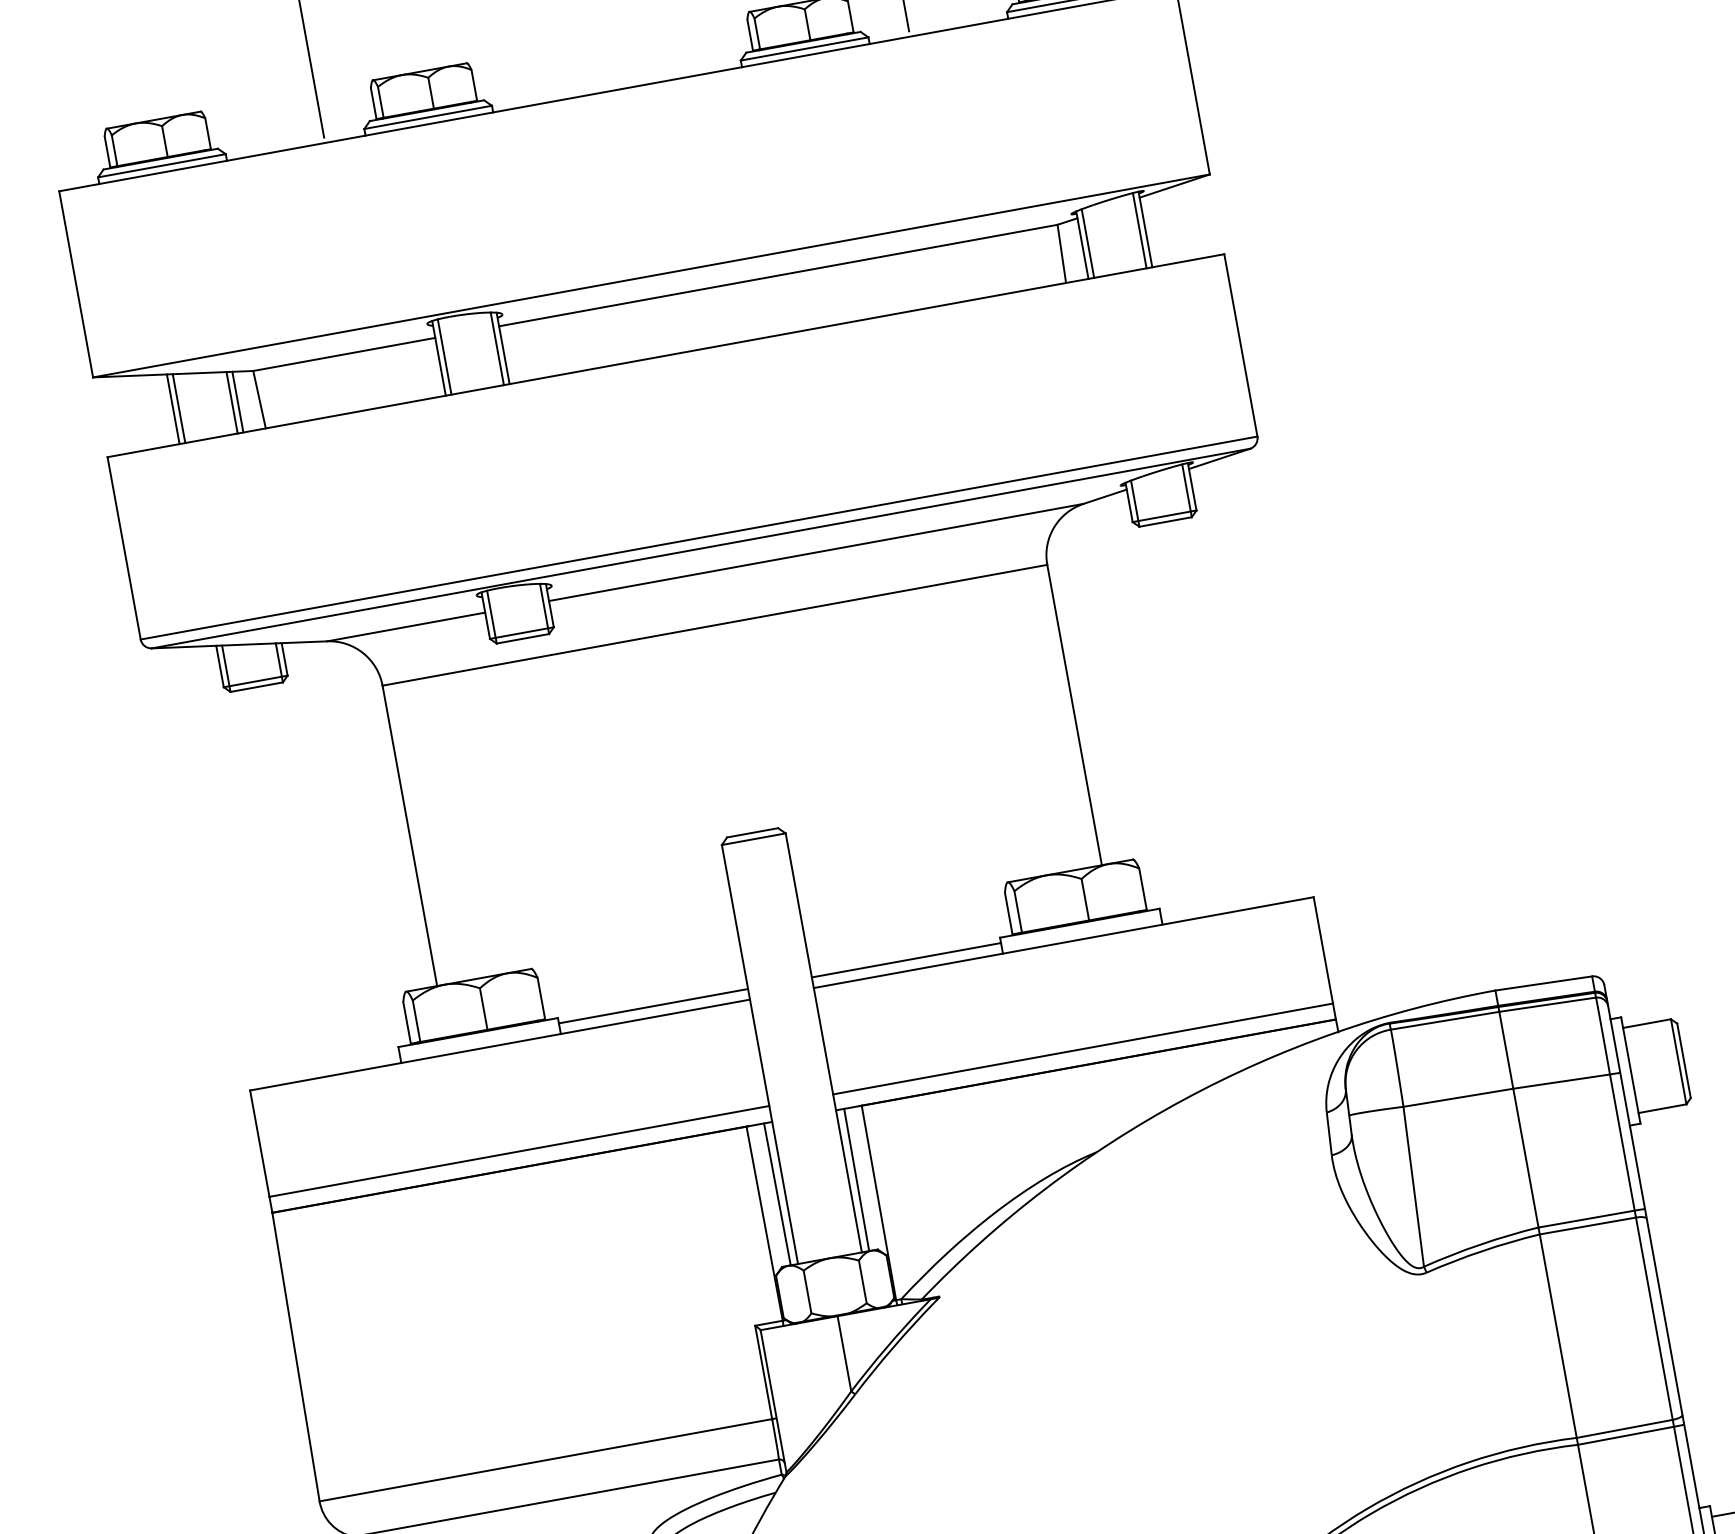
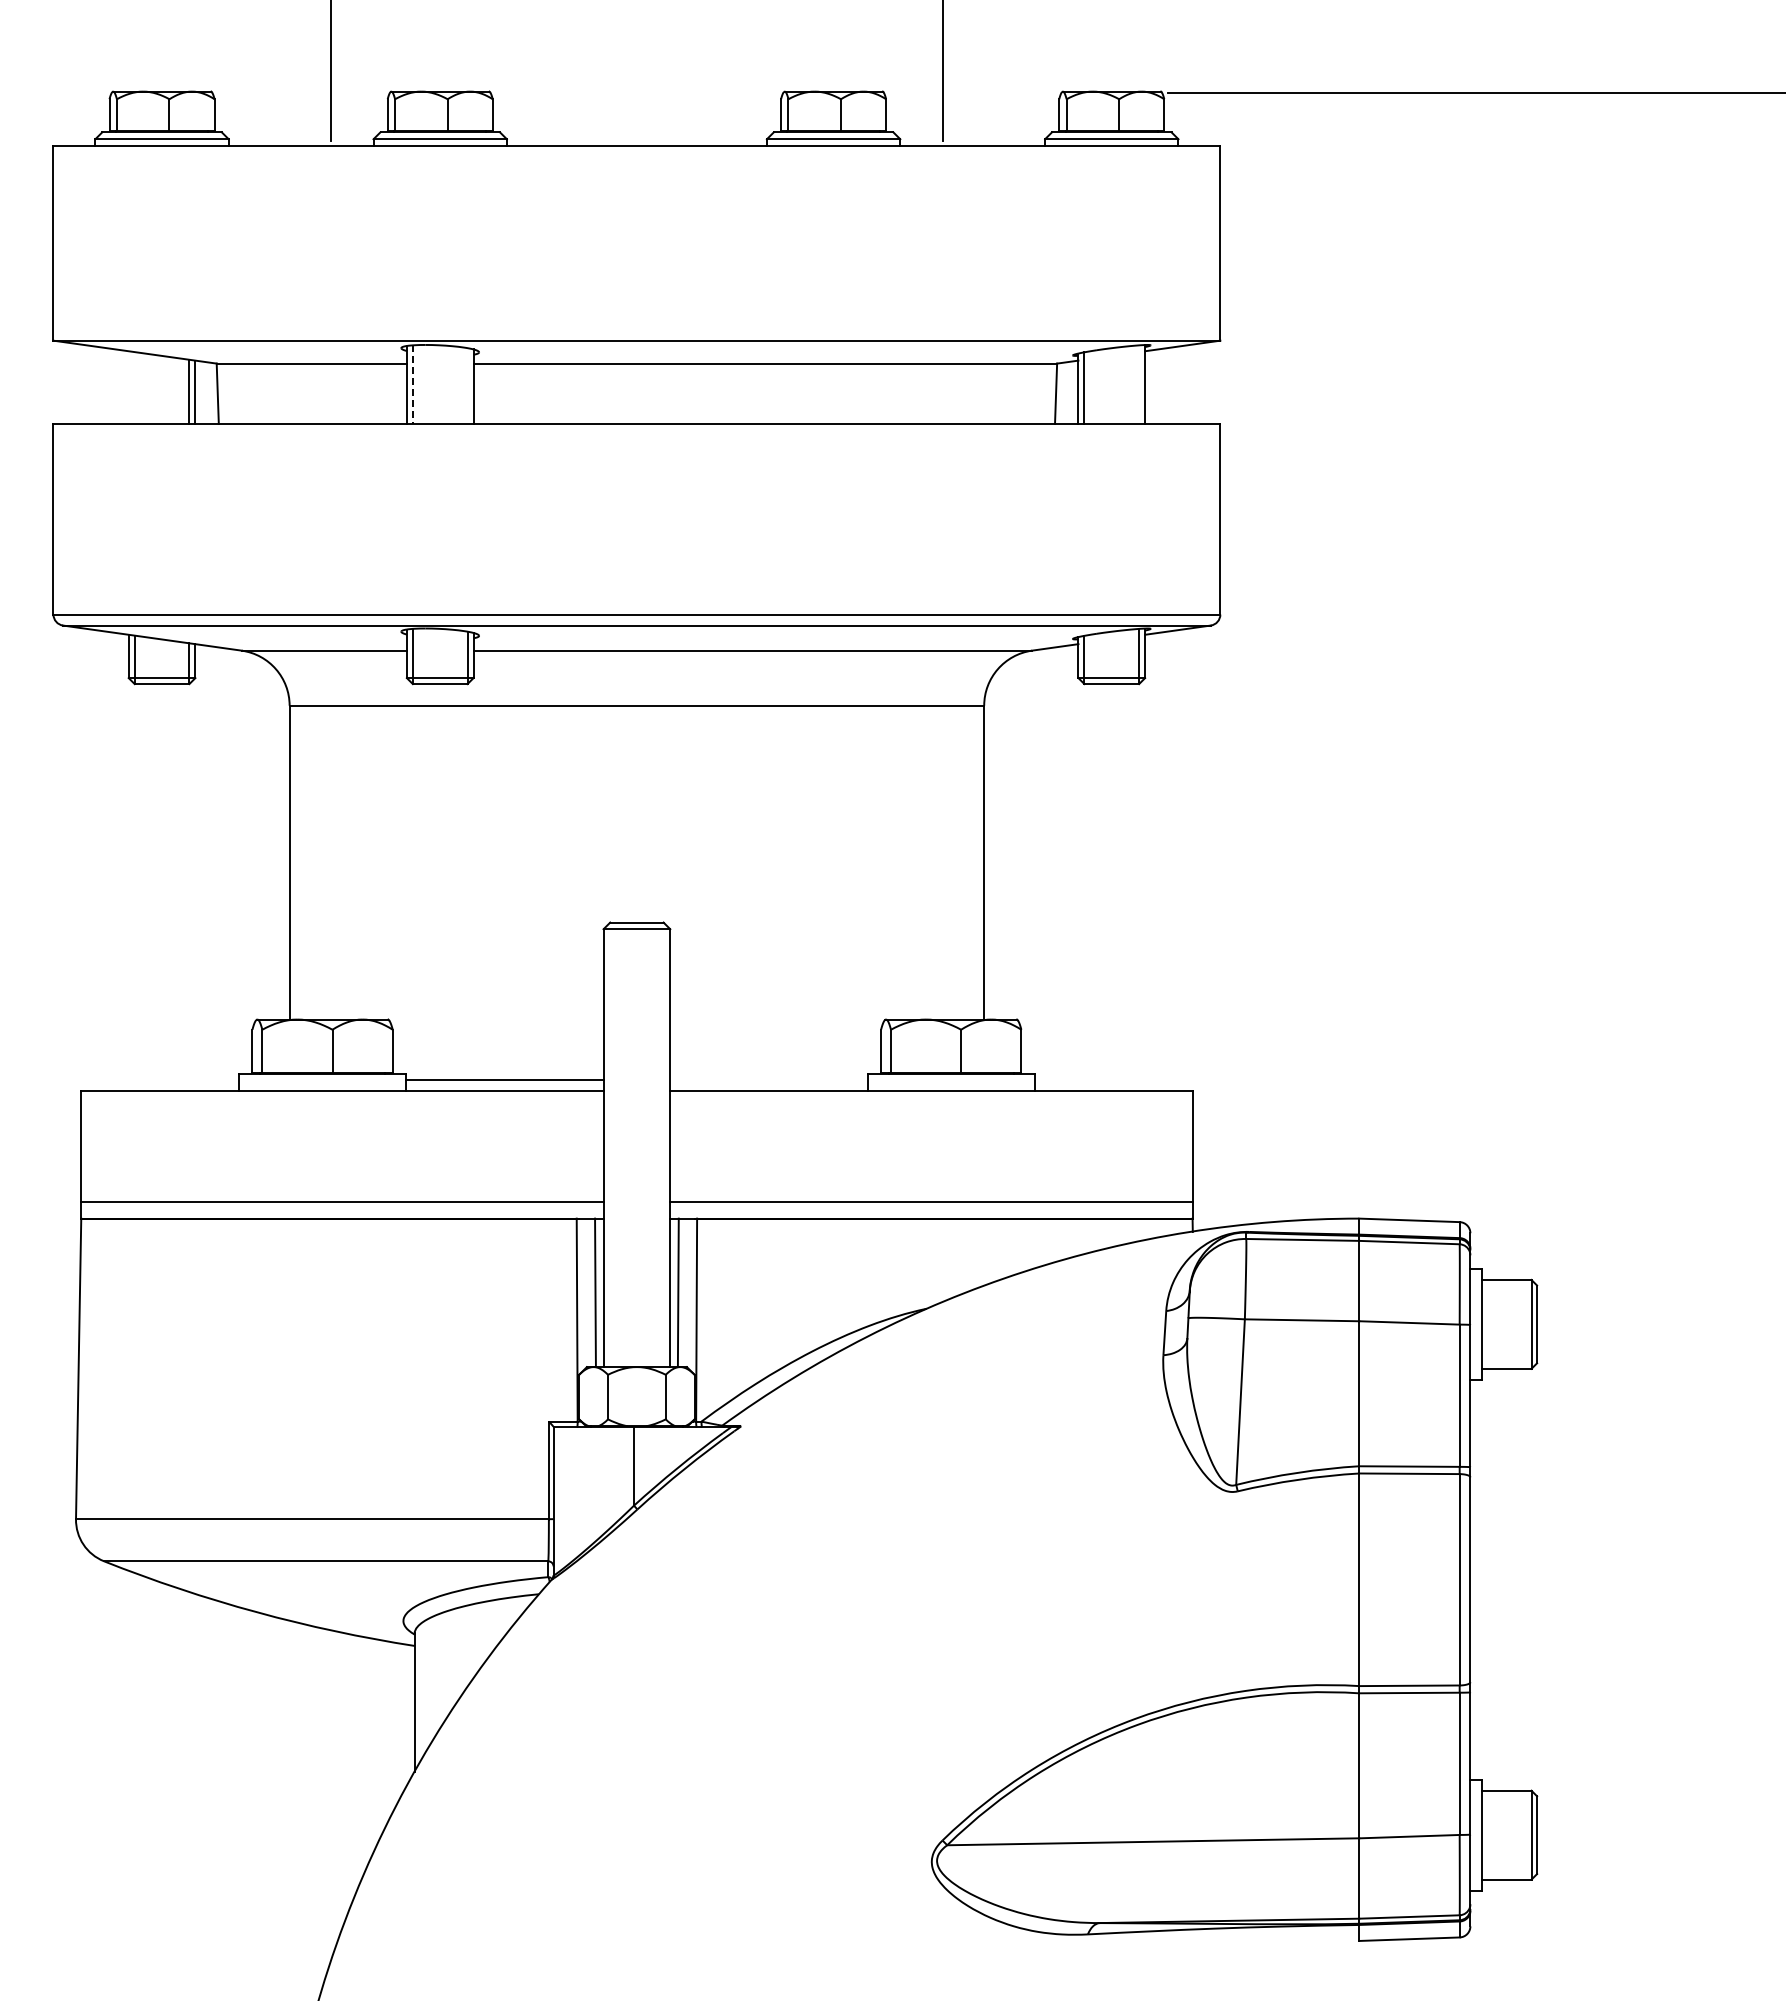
line: (1140, 230) -> (1139, 384), removed
line: (497, 349) -> (467, 386), removed
line: (444, 357) -> (412, 385), solid -> dashed
line: (173, 409) -> (128, 387), removed
line: (178, 409) -> (134, 388), removed
line: (905, 960) -> (768, 1079), removed

